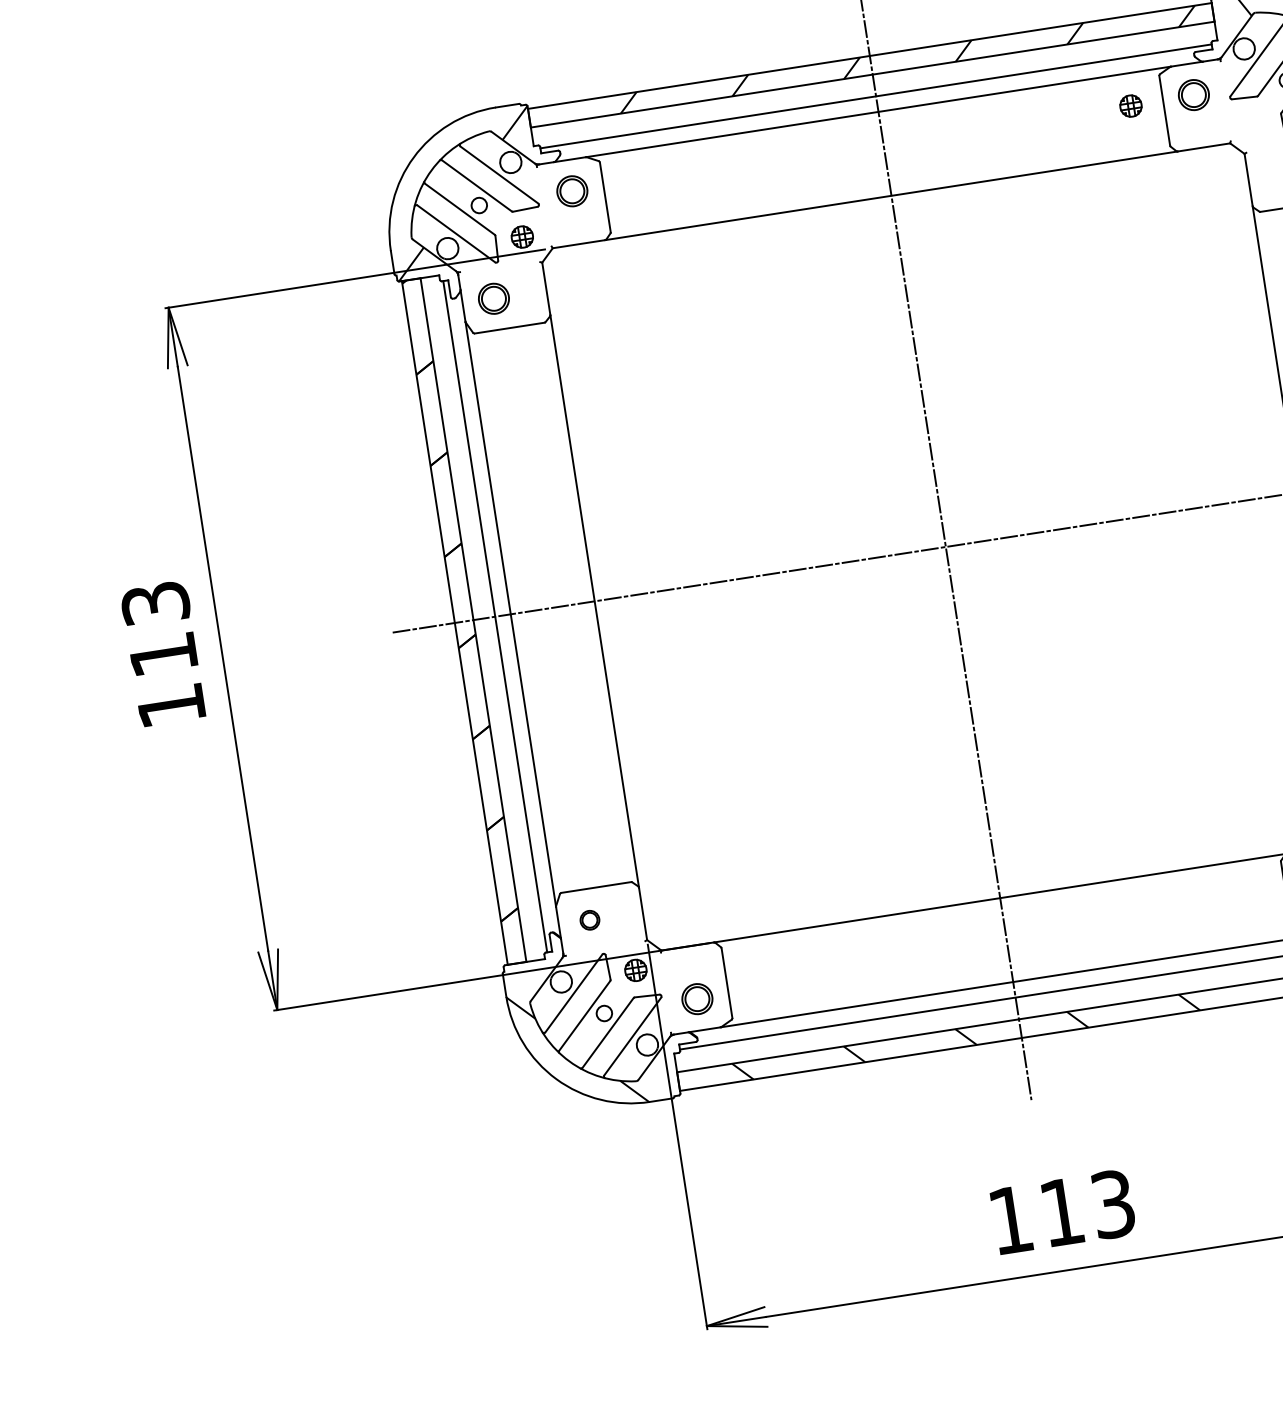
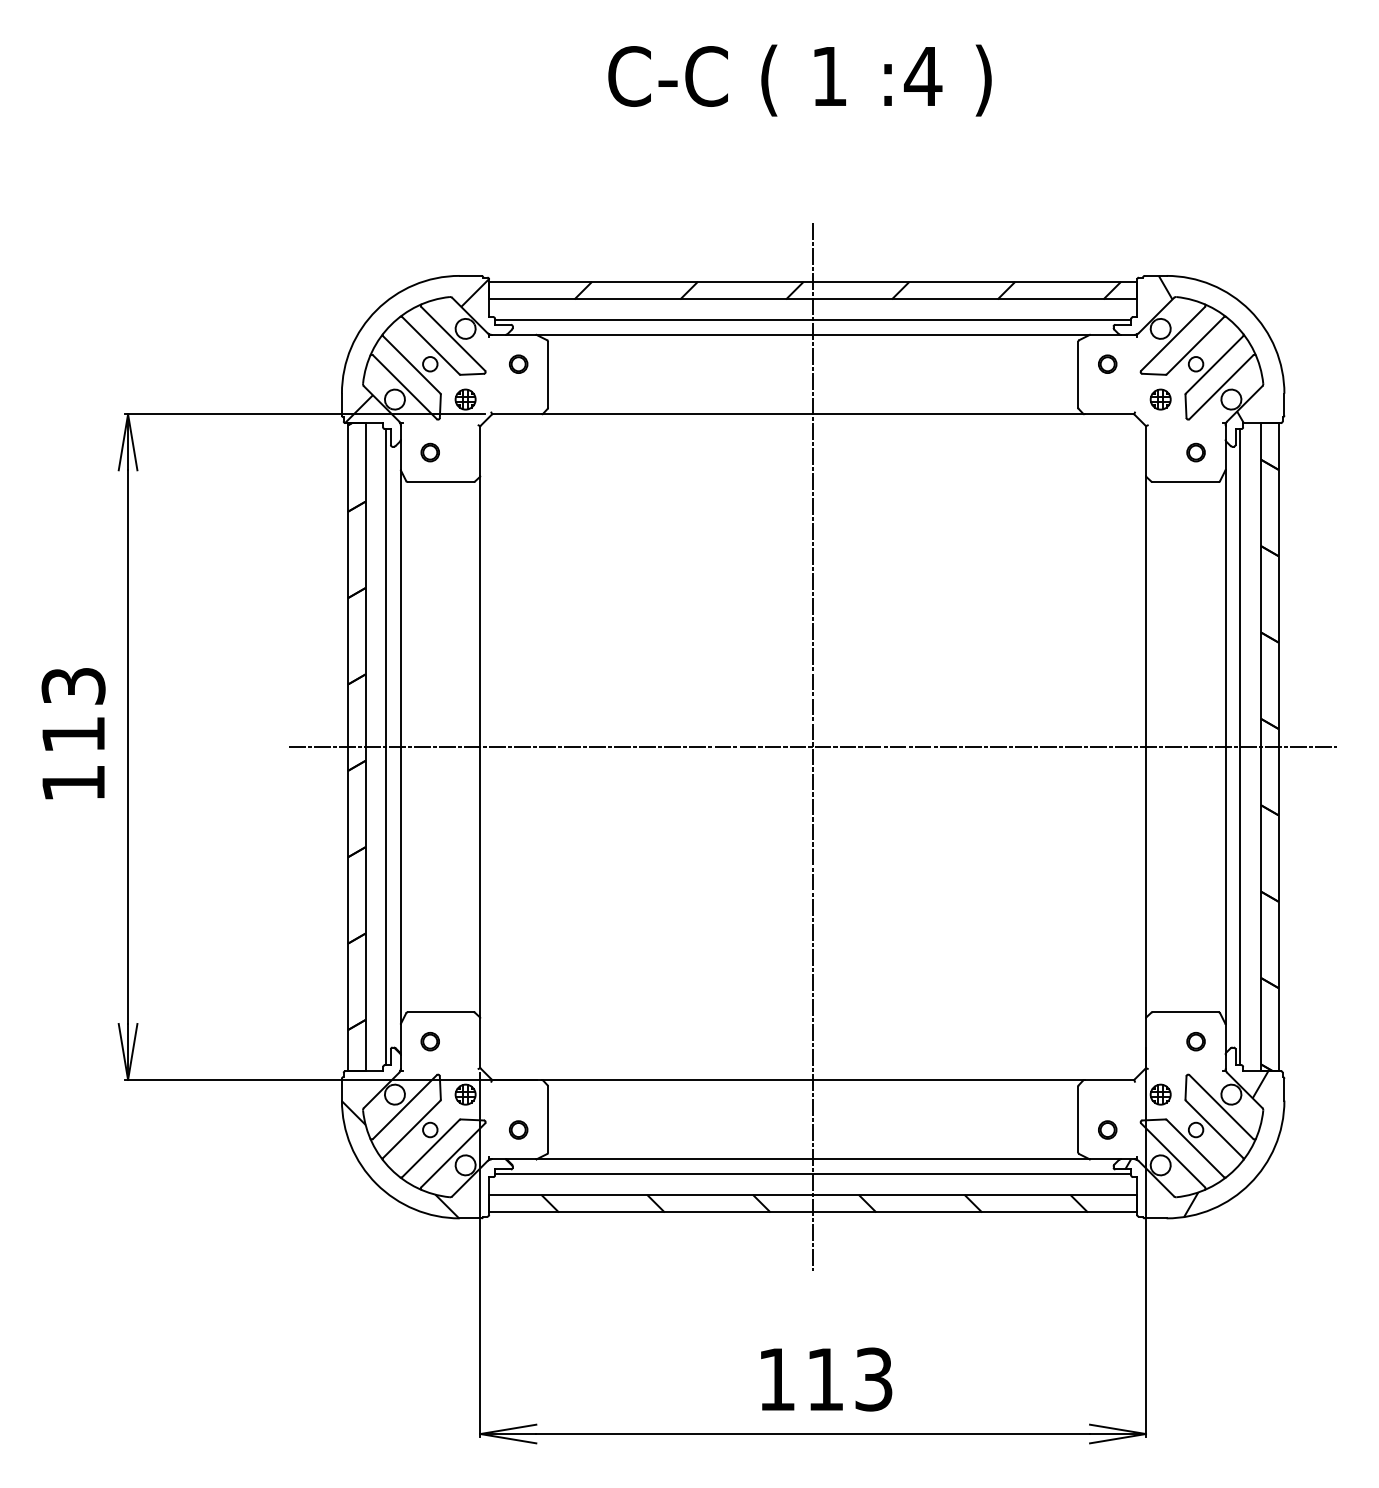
part: (1193, 94) -> (1107, 363), size x0.62
part: (1130, 106) -> (1160, 399), moved
part: (572, 190) -> (518, 363), size x0.62
part: (492, 298) -> (429, 452), size x0.62
part: (697, 998) -> (518, 1129), size x0.62

